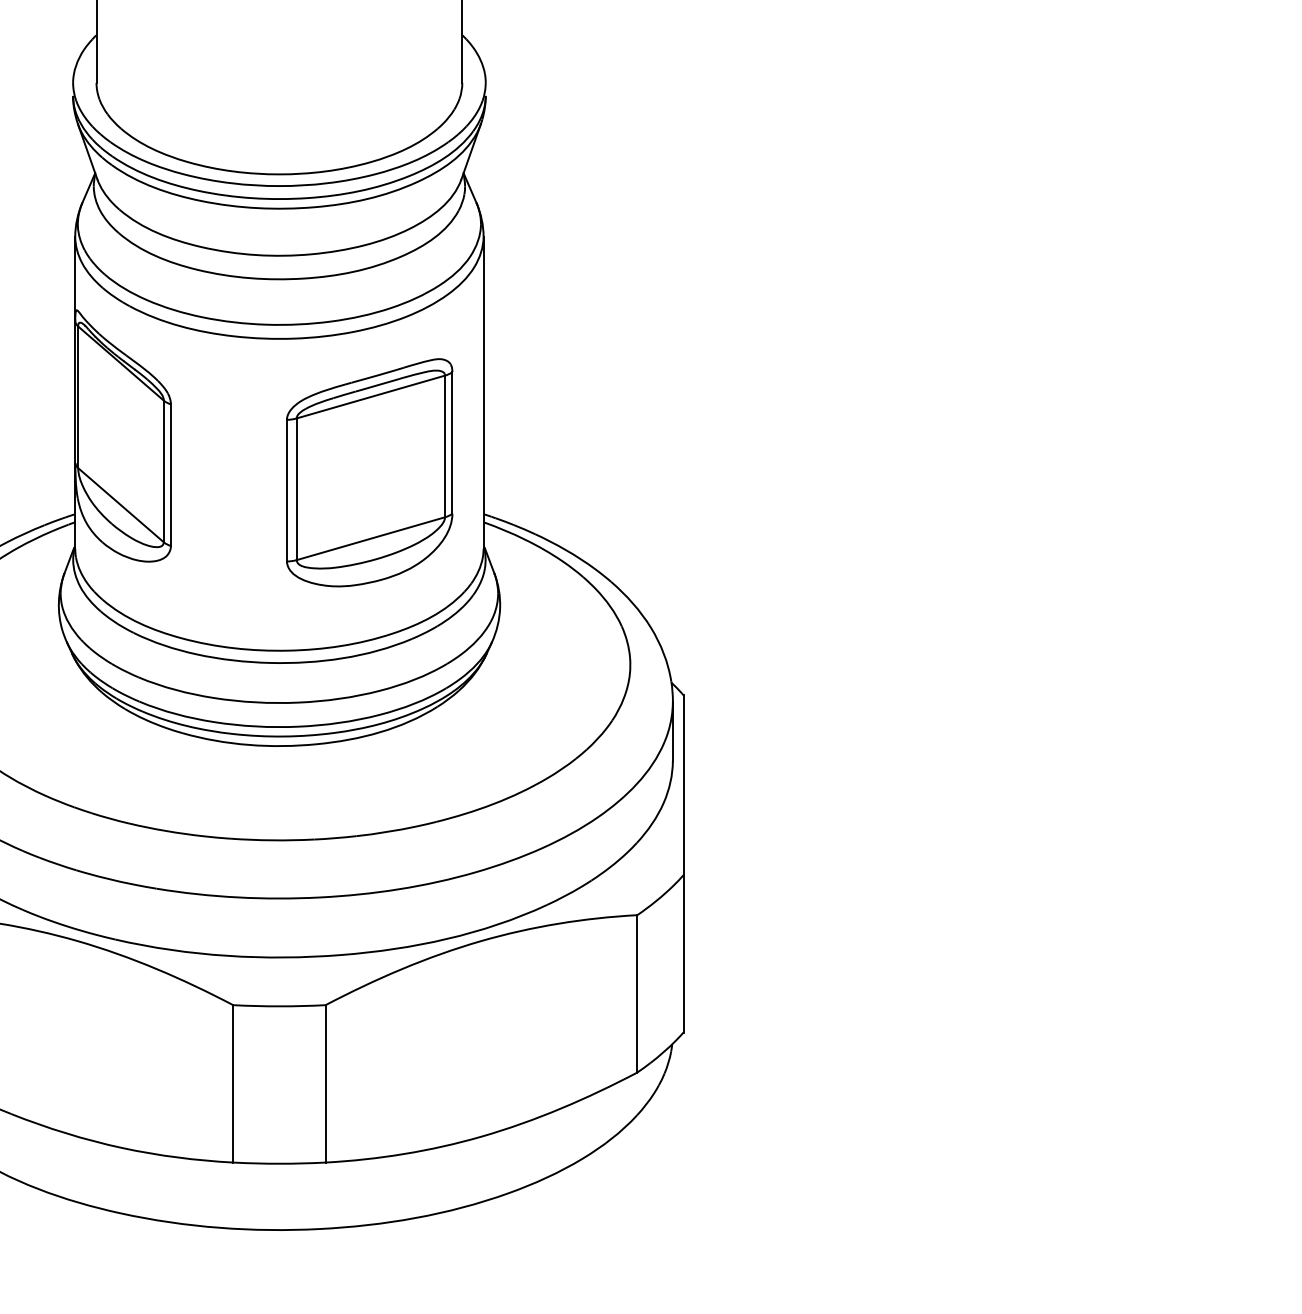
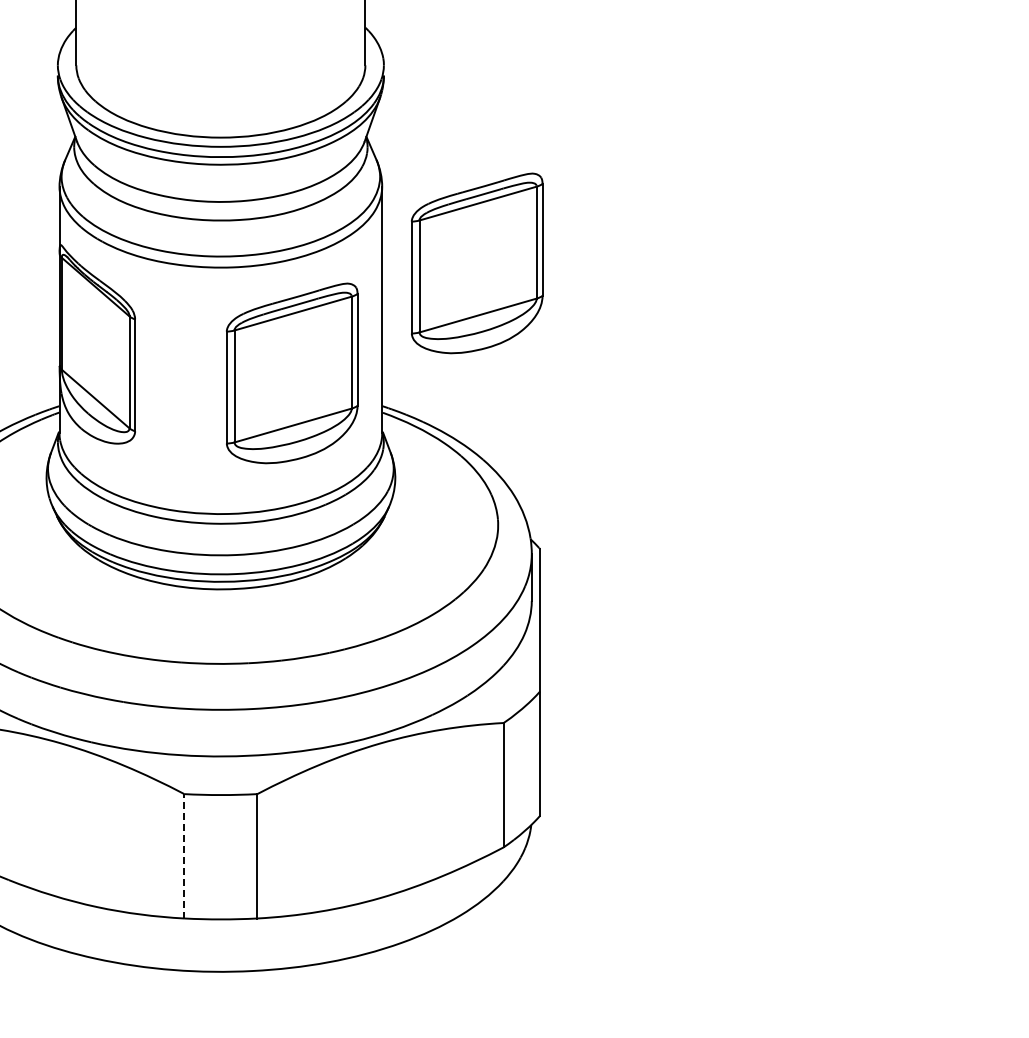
part: (604, 333) -> (477, 263), added
line: (233, 1082) -> (184, 855), solid -> dashed

